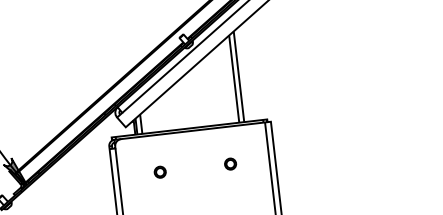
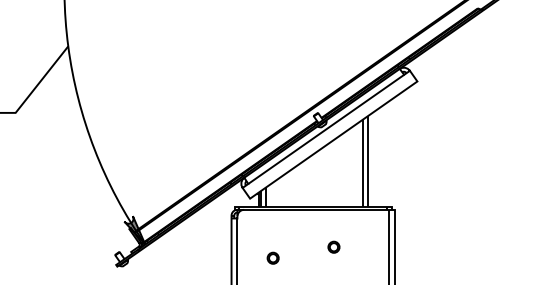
part: (230, 163) -> (333, 246), moved
part: (159, 171) -> (272, 257), moved

